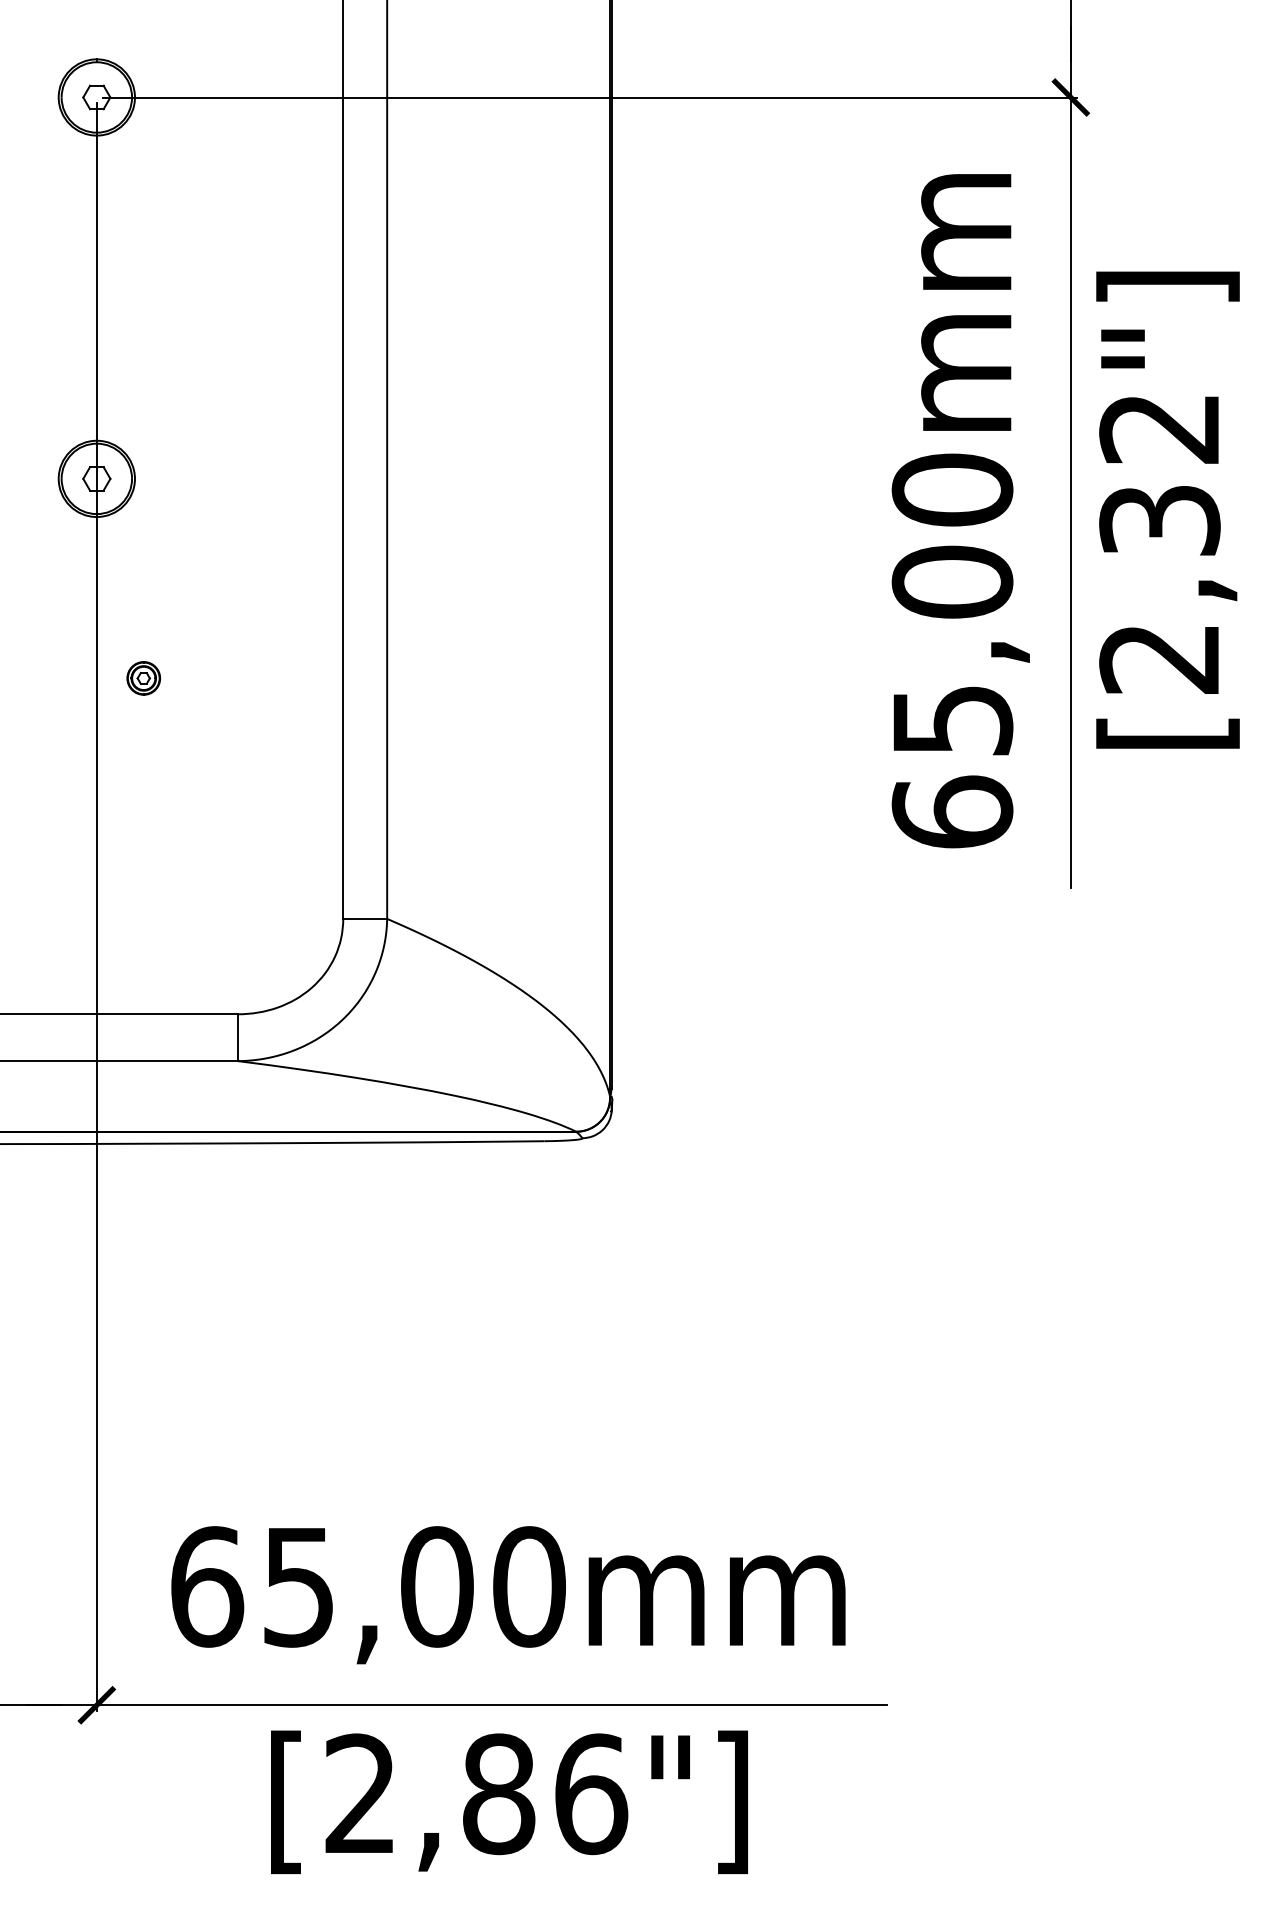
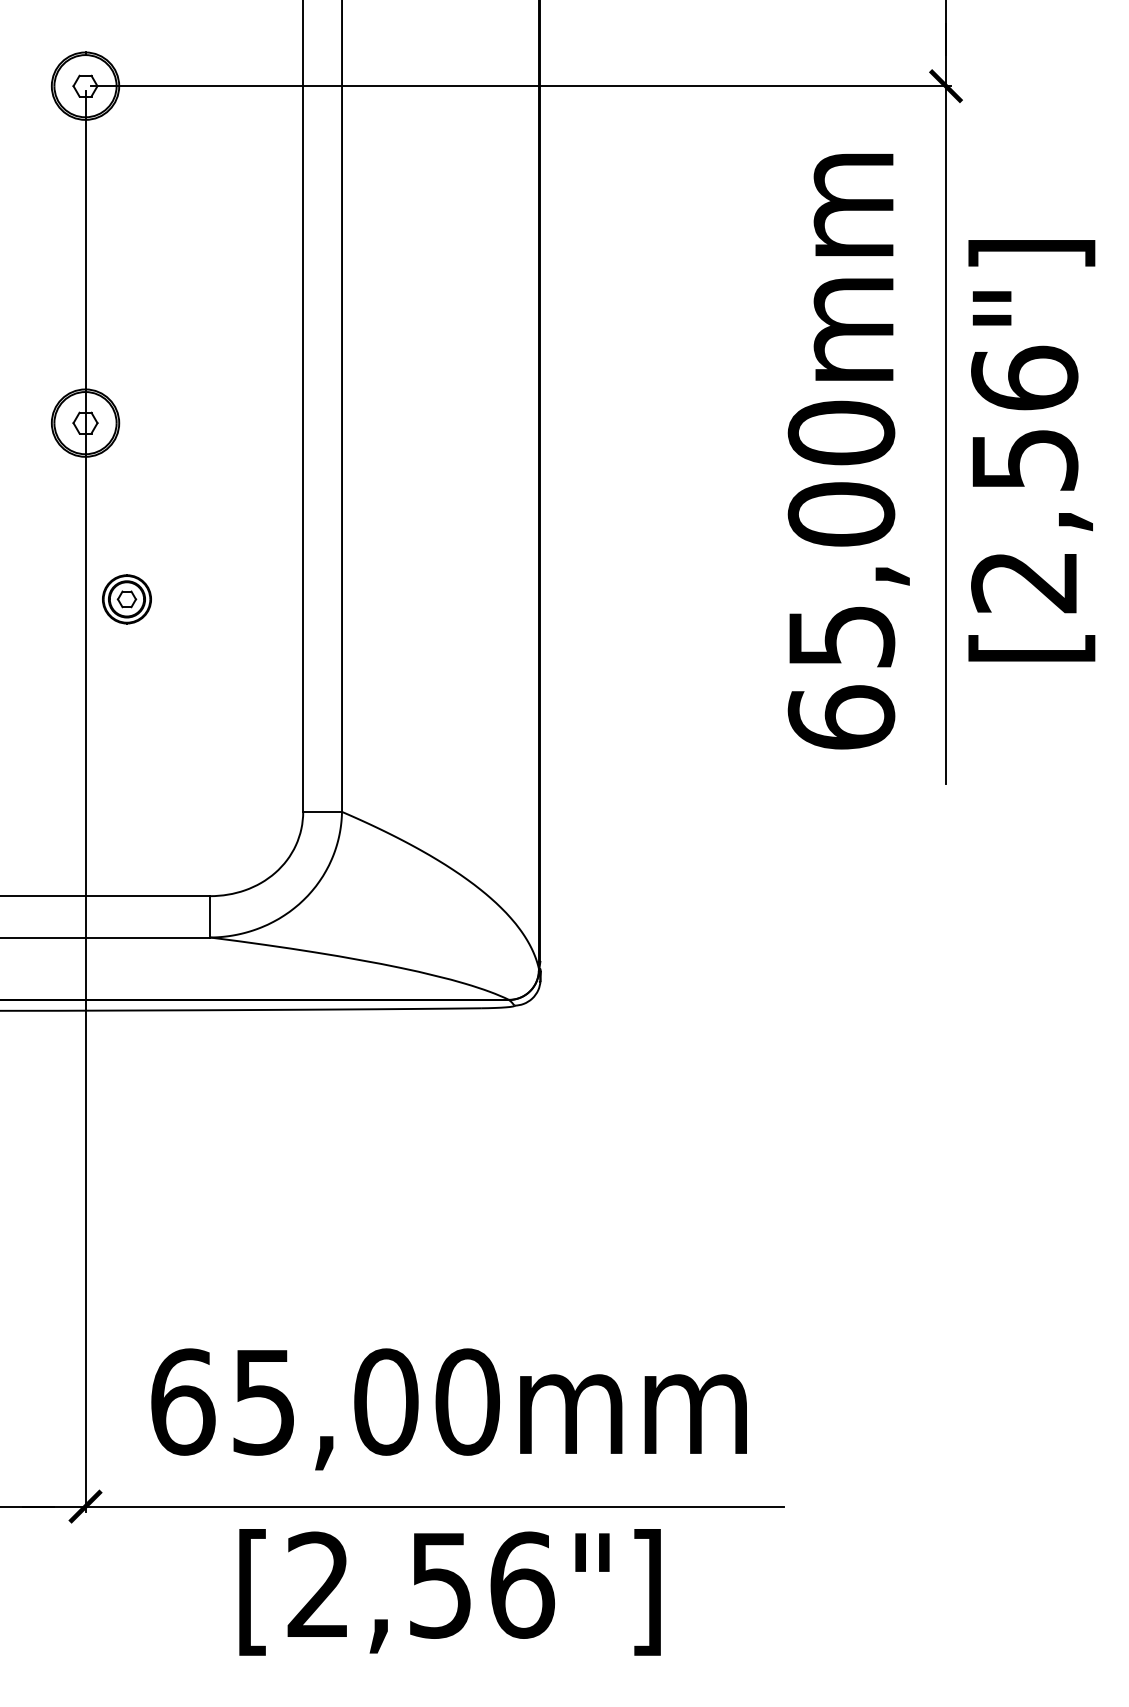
text: (1159, 472) -> (1024, 417), [2,32"] -> [2,56"]
part: (143, 678) -> (126, 599), size x1.67
text: (498, 1793) -> (440, 1584), [2,86"] -> [2,56"]

